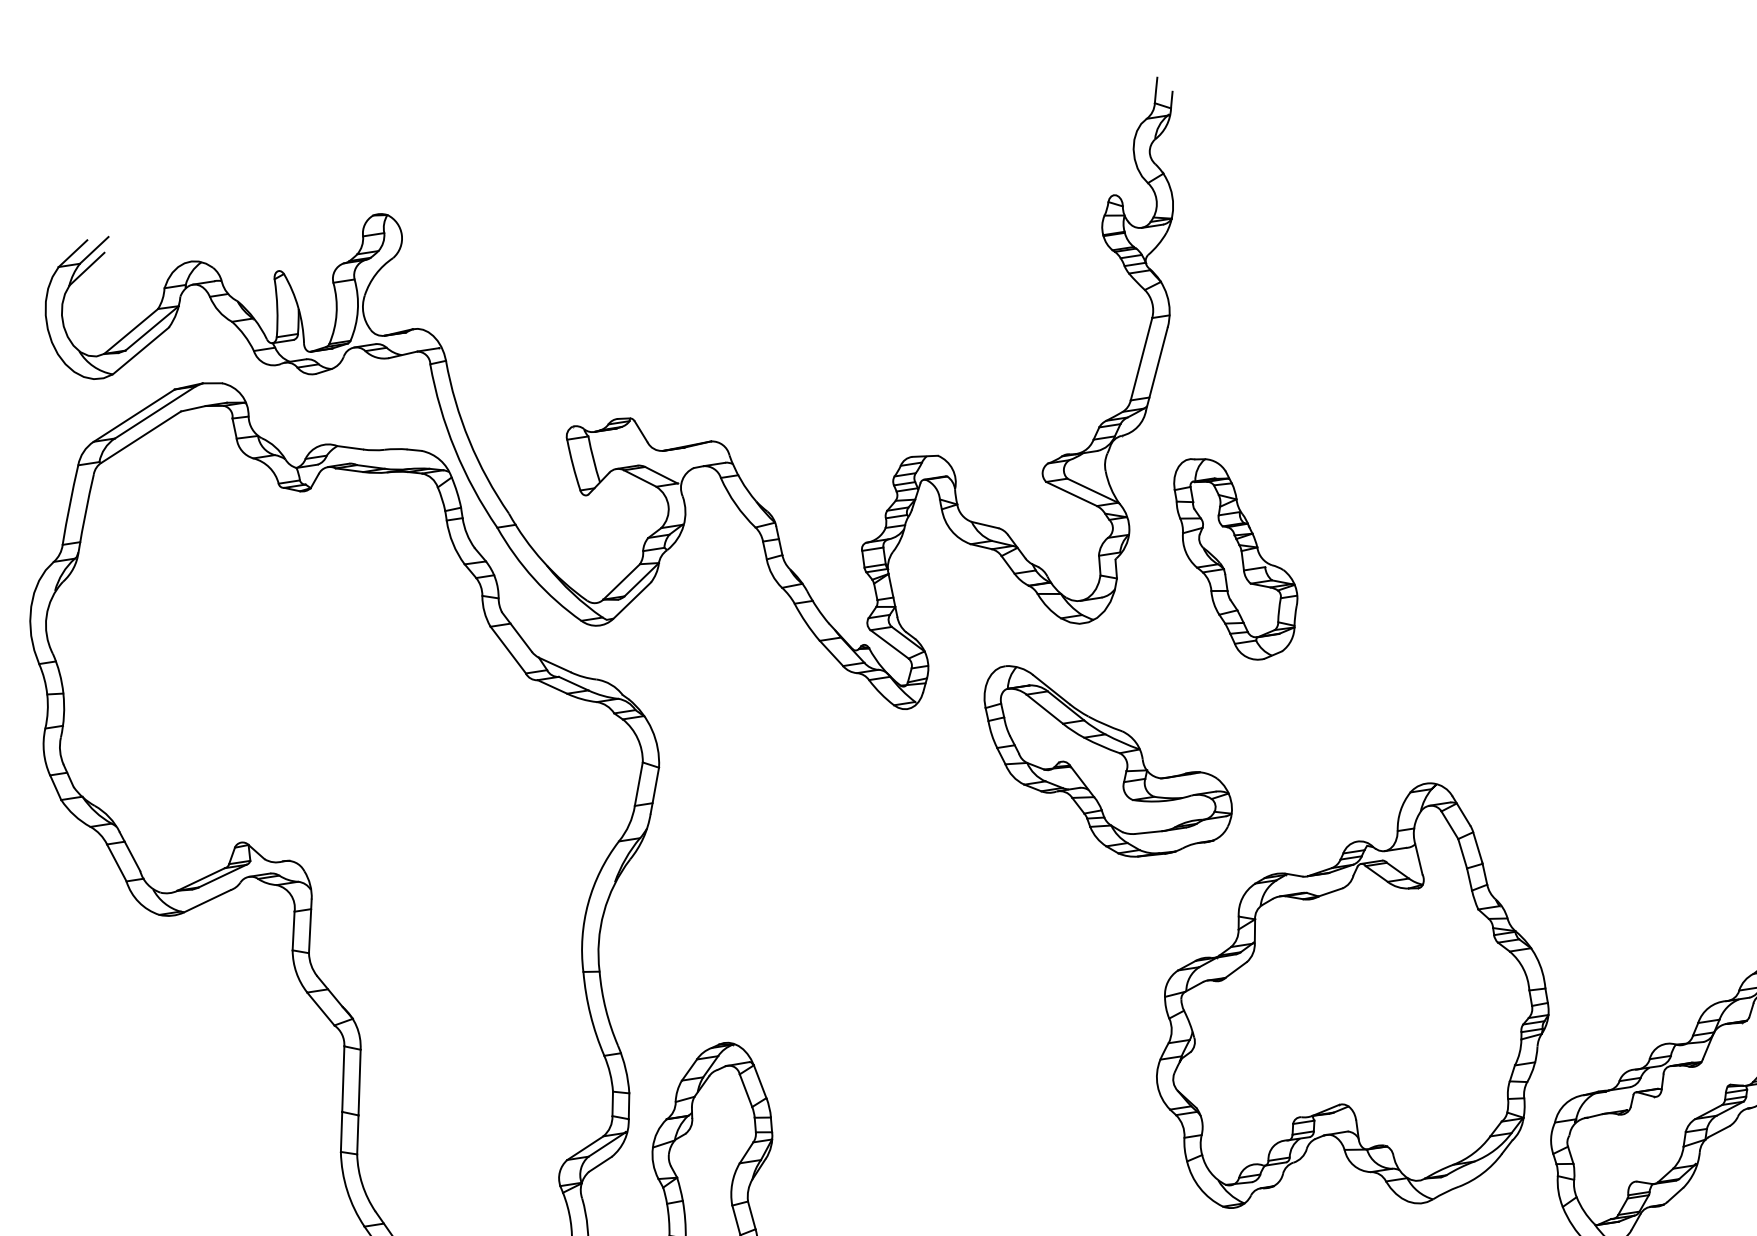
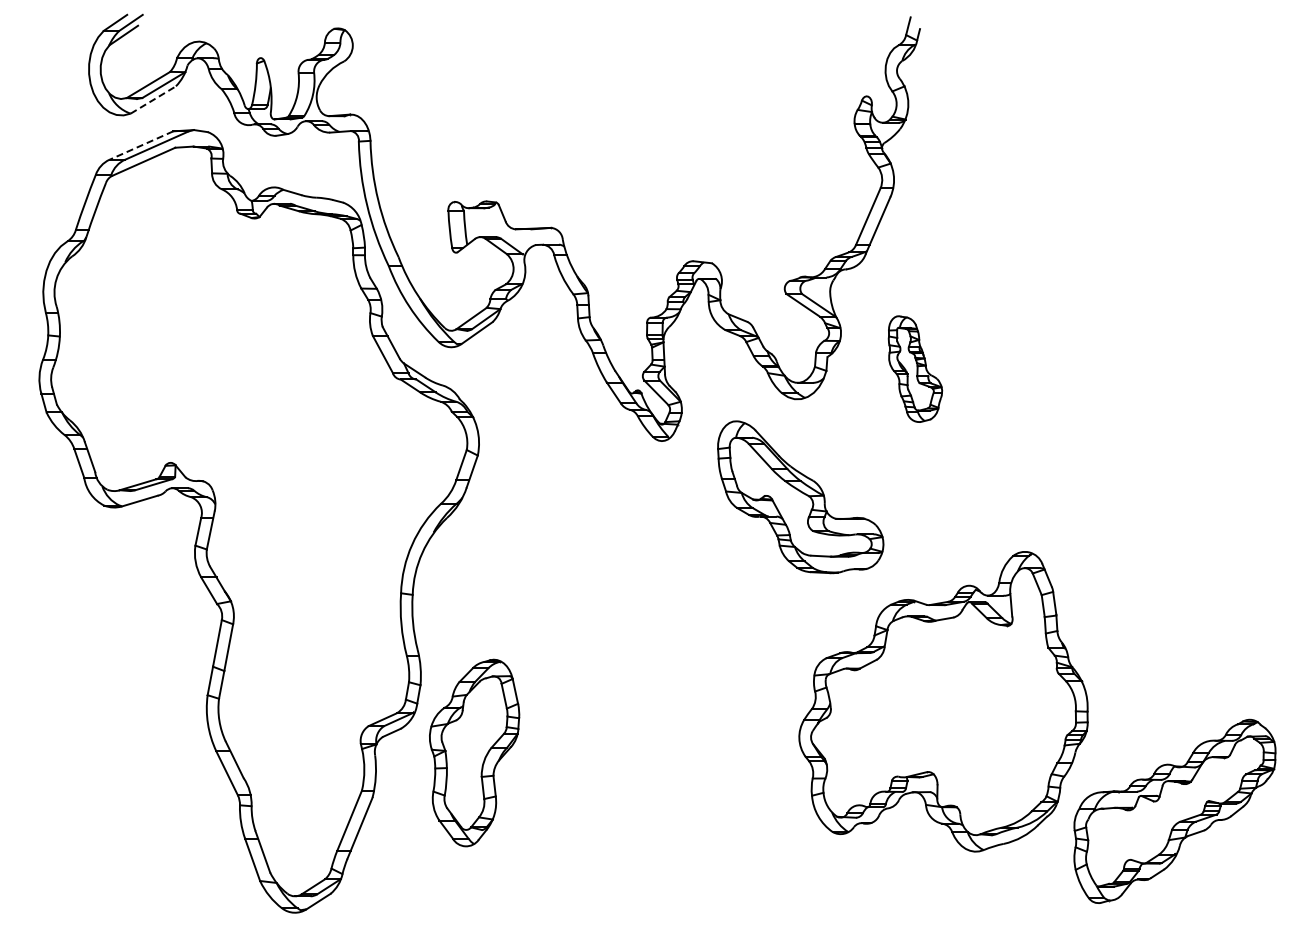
line: (141, 350) -> (153, 99), solid -> dashed
line: (134, 415) -> (141, 145), solid -> dashed
part: (1238, 556) -> (915, 368), size x0.7

